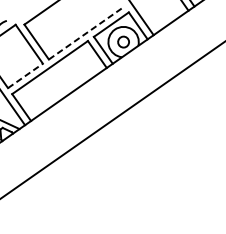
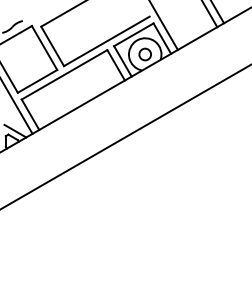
line: (87, 33) -> (107, 41), dashed -> solid
line: (25, 76) -> (37, 81), dashed -> solid

